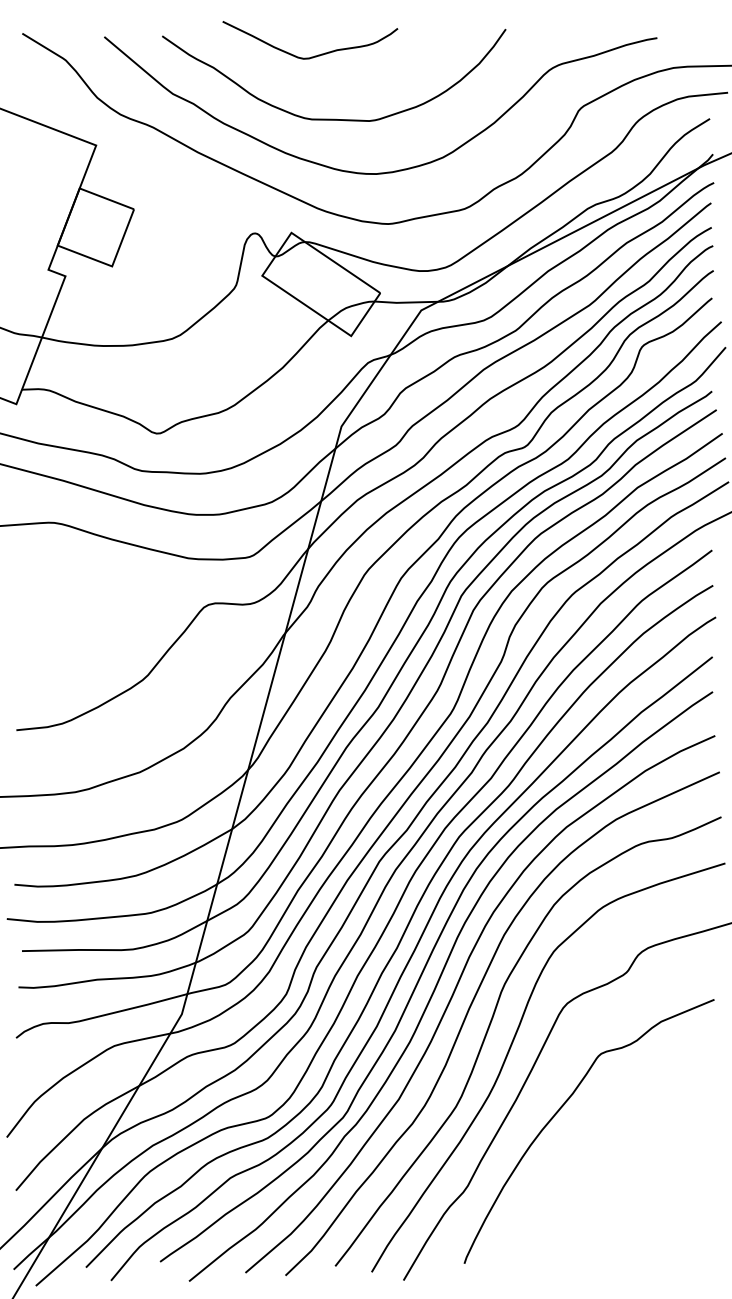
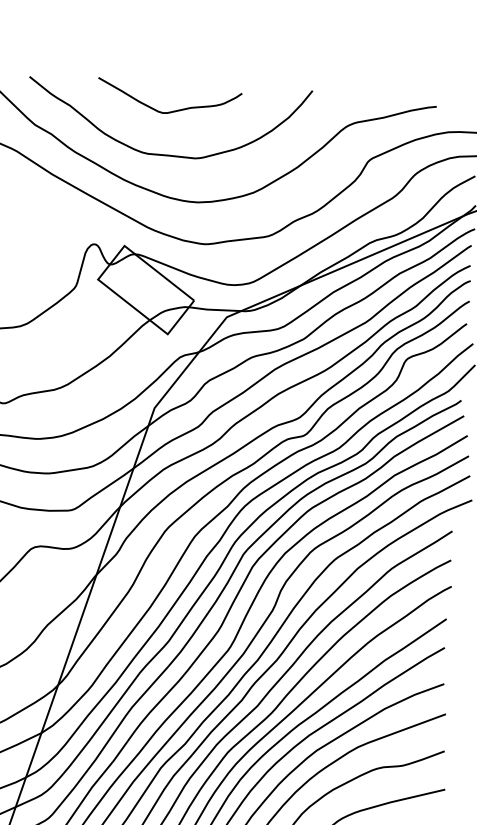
curve: (314, 55) -> (172, 110), moved

